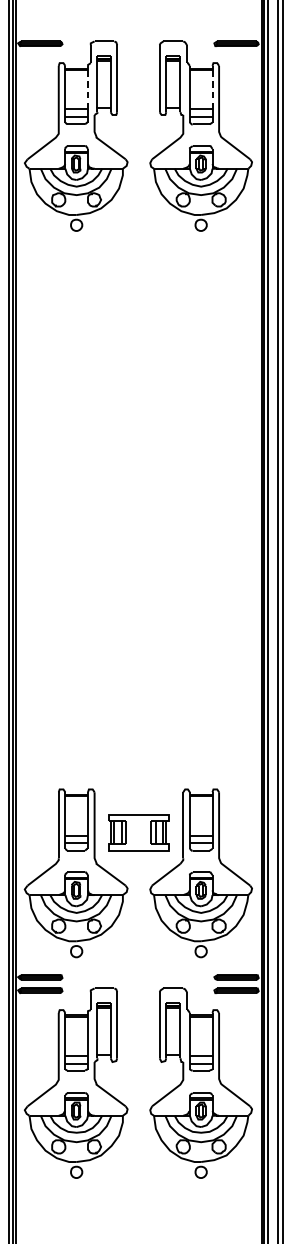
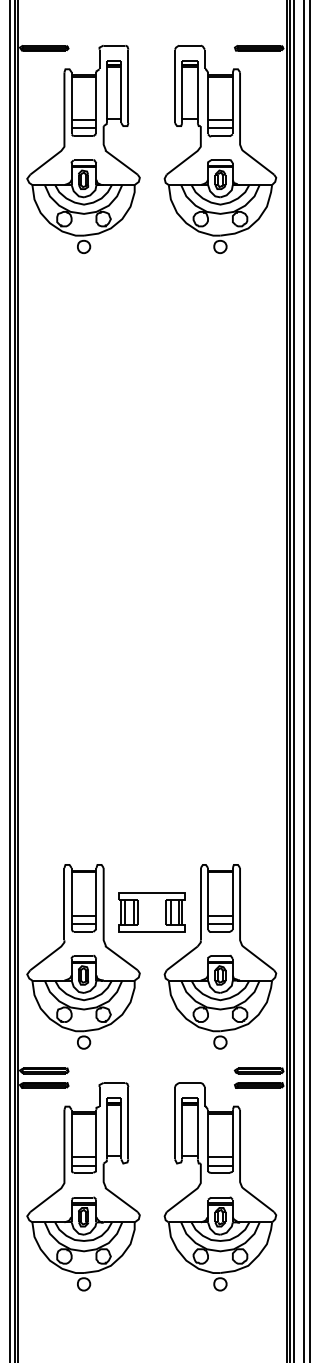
line: (88, 89) -> (96, 98), dashed -> solid
line: (212, 89) -> (232, 98), dashed -> solid

